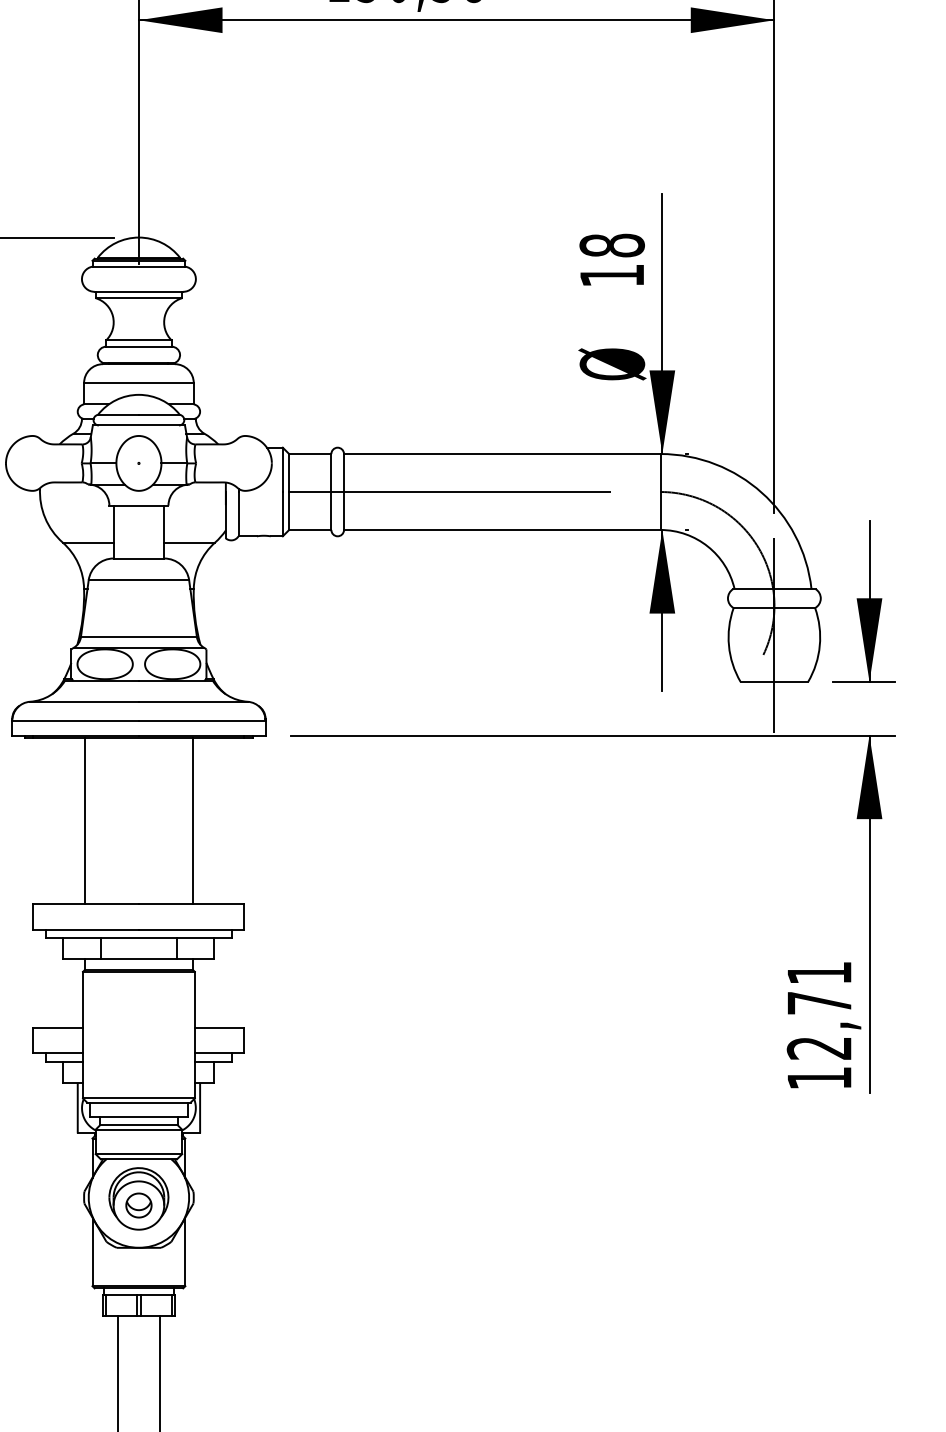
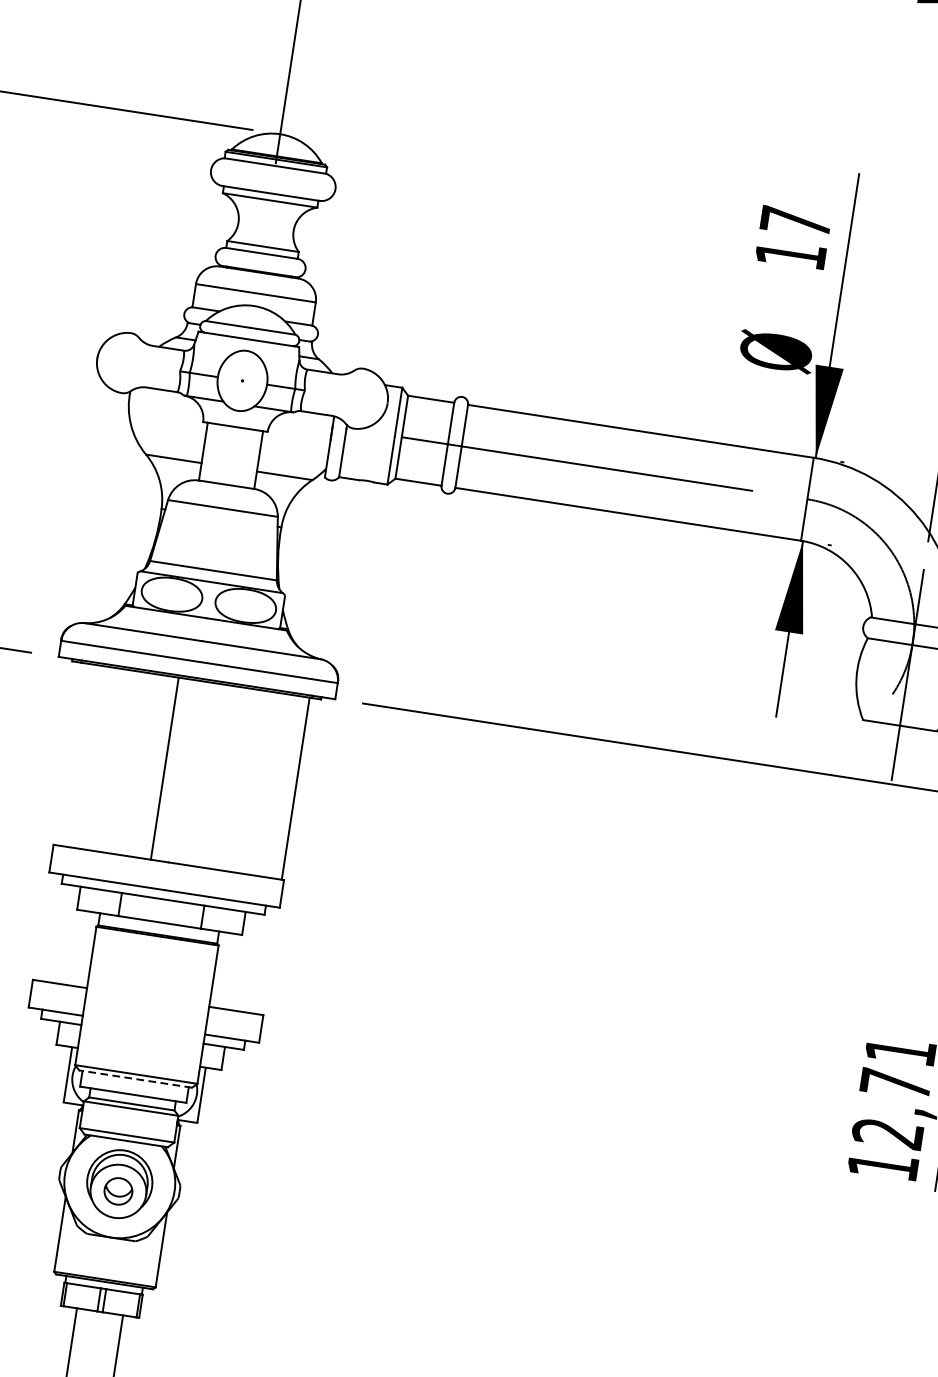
text: (611, 245) -> (795, 221), 18 -> 17
line: (84, 820) -> (164, 768), moved
line: (193, 820) -> (295, 788), moved
line: (138, 1102) -> (135, 1078), solid -> dashed

